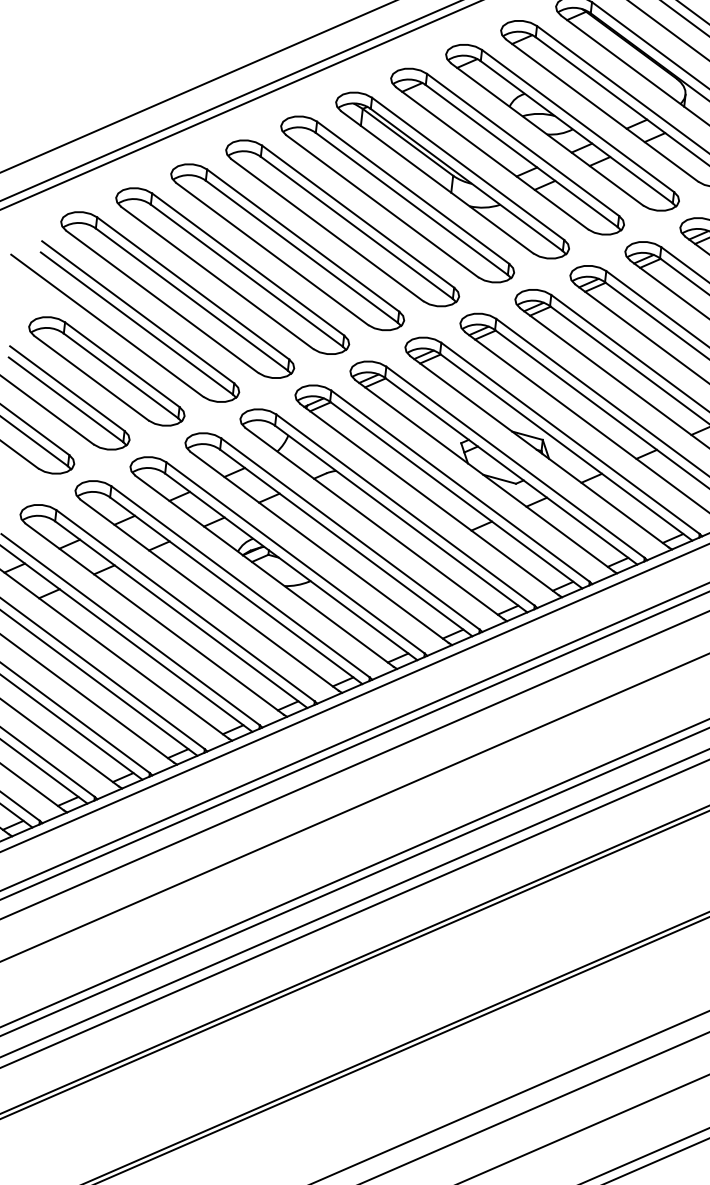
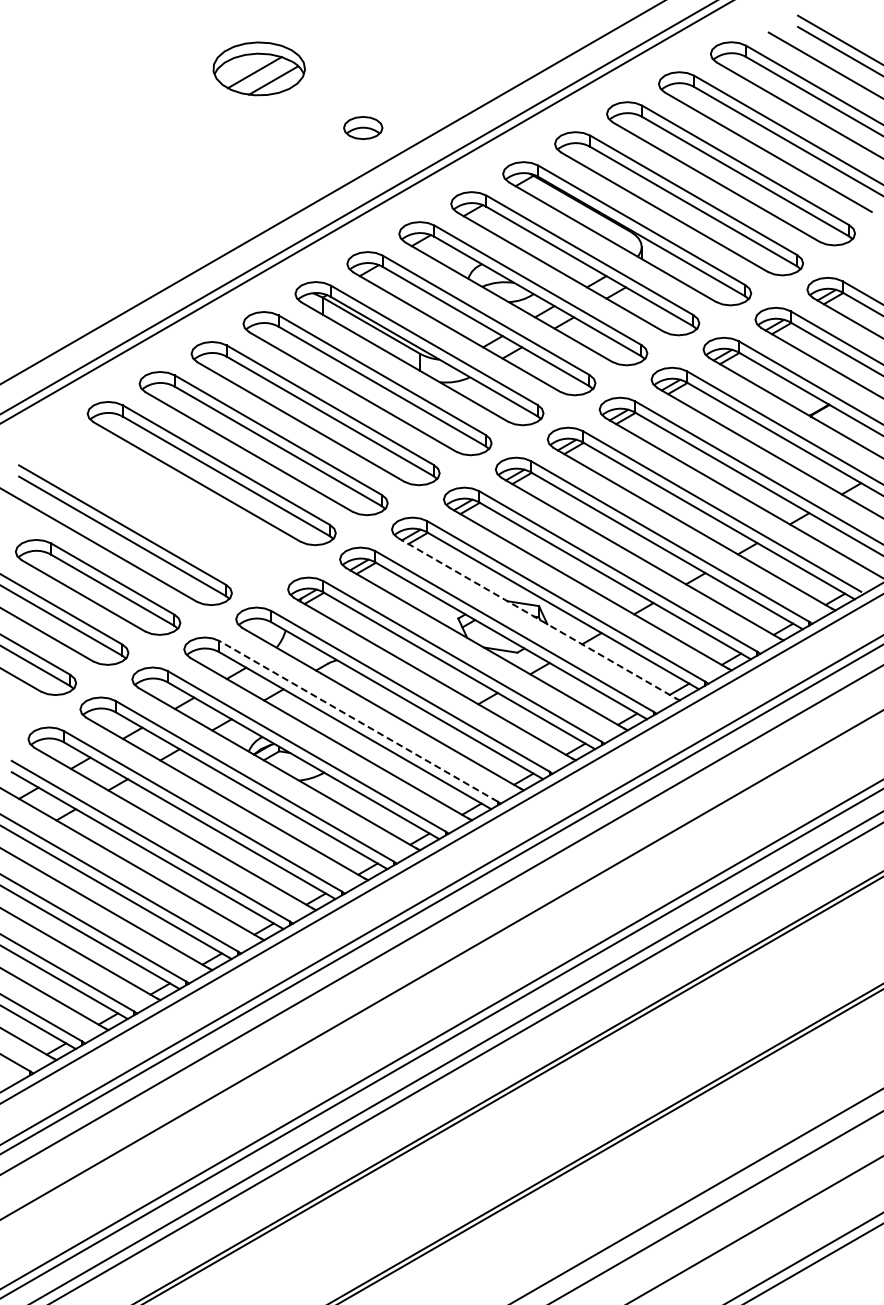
part: (177, 295) -> (159, 503), removed
line: (539, 452) -> (537, 618), solid -> dashed
line: (350, 534) -> (358, 721), solid -> dashed

